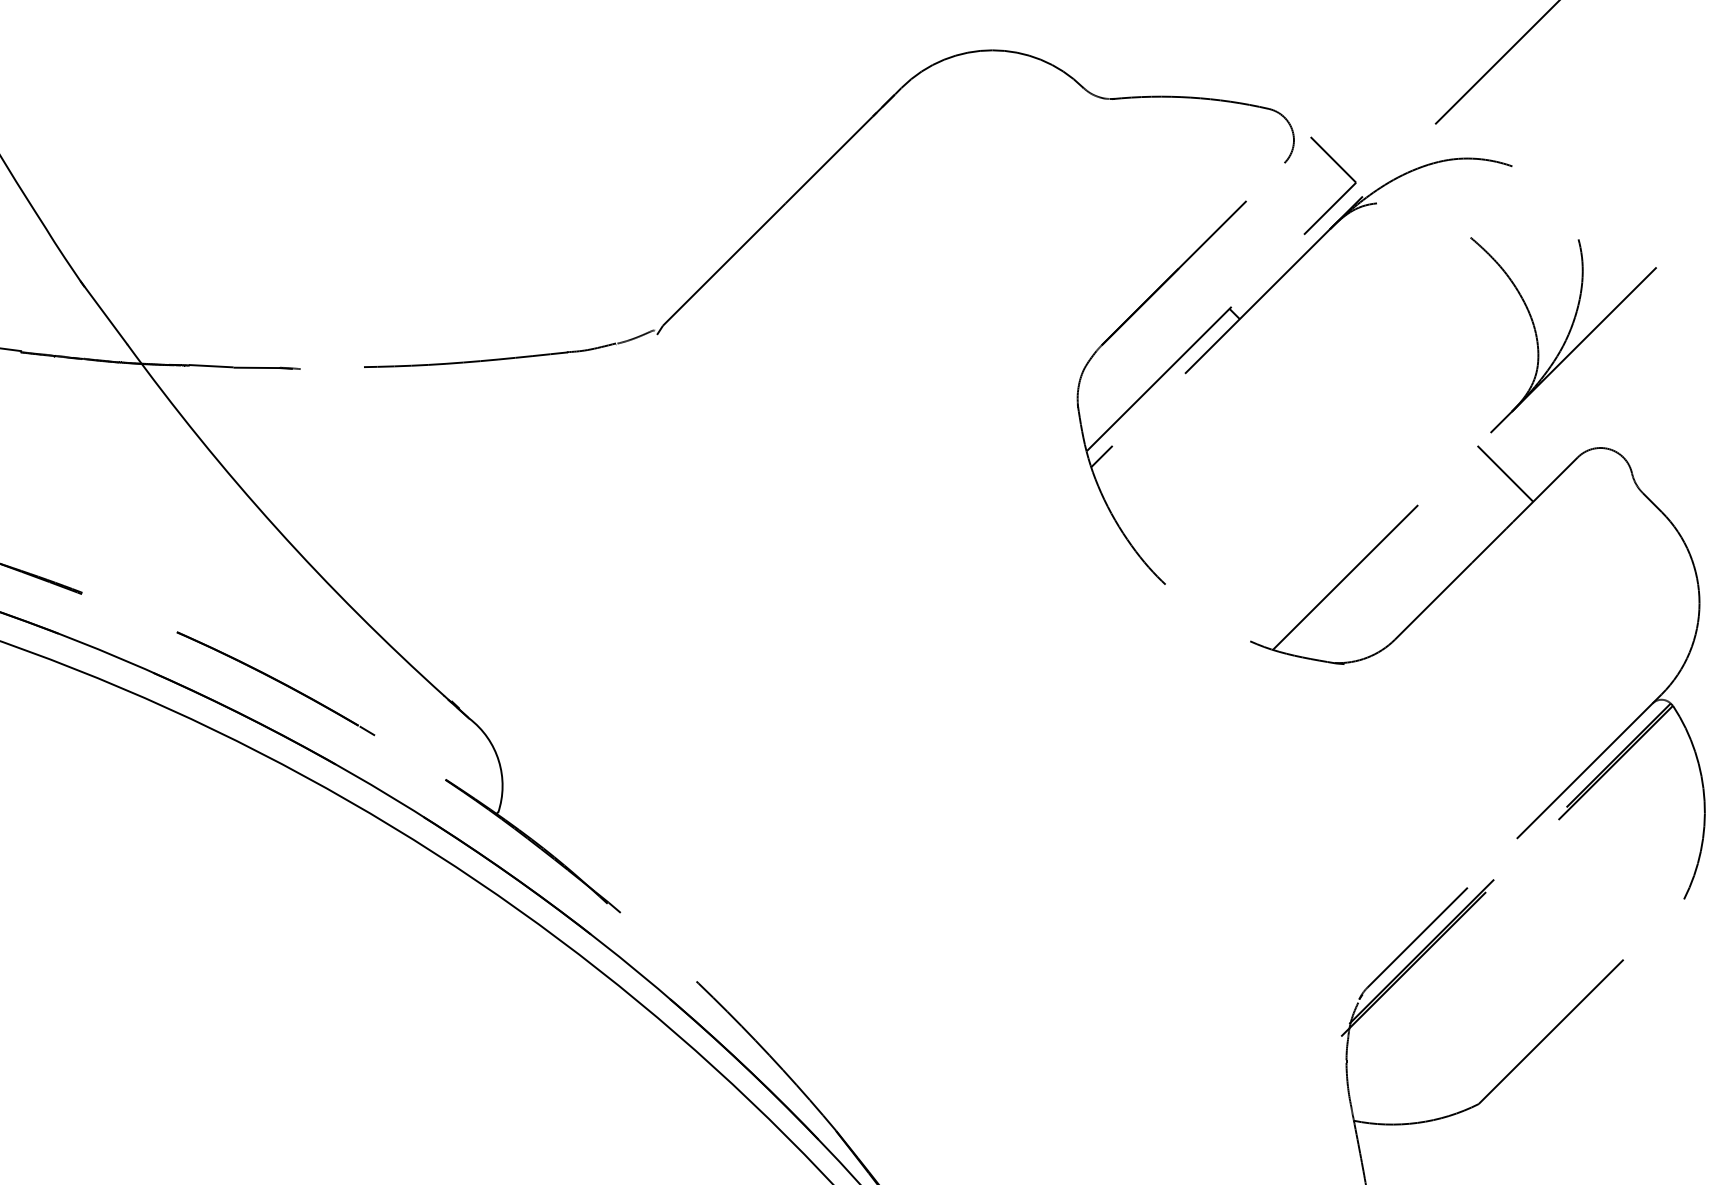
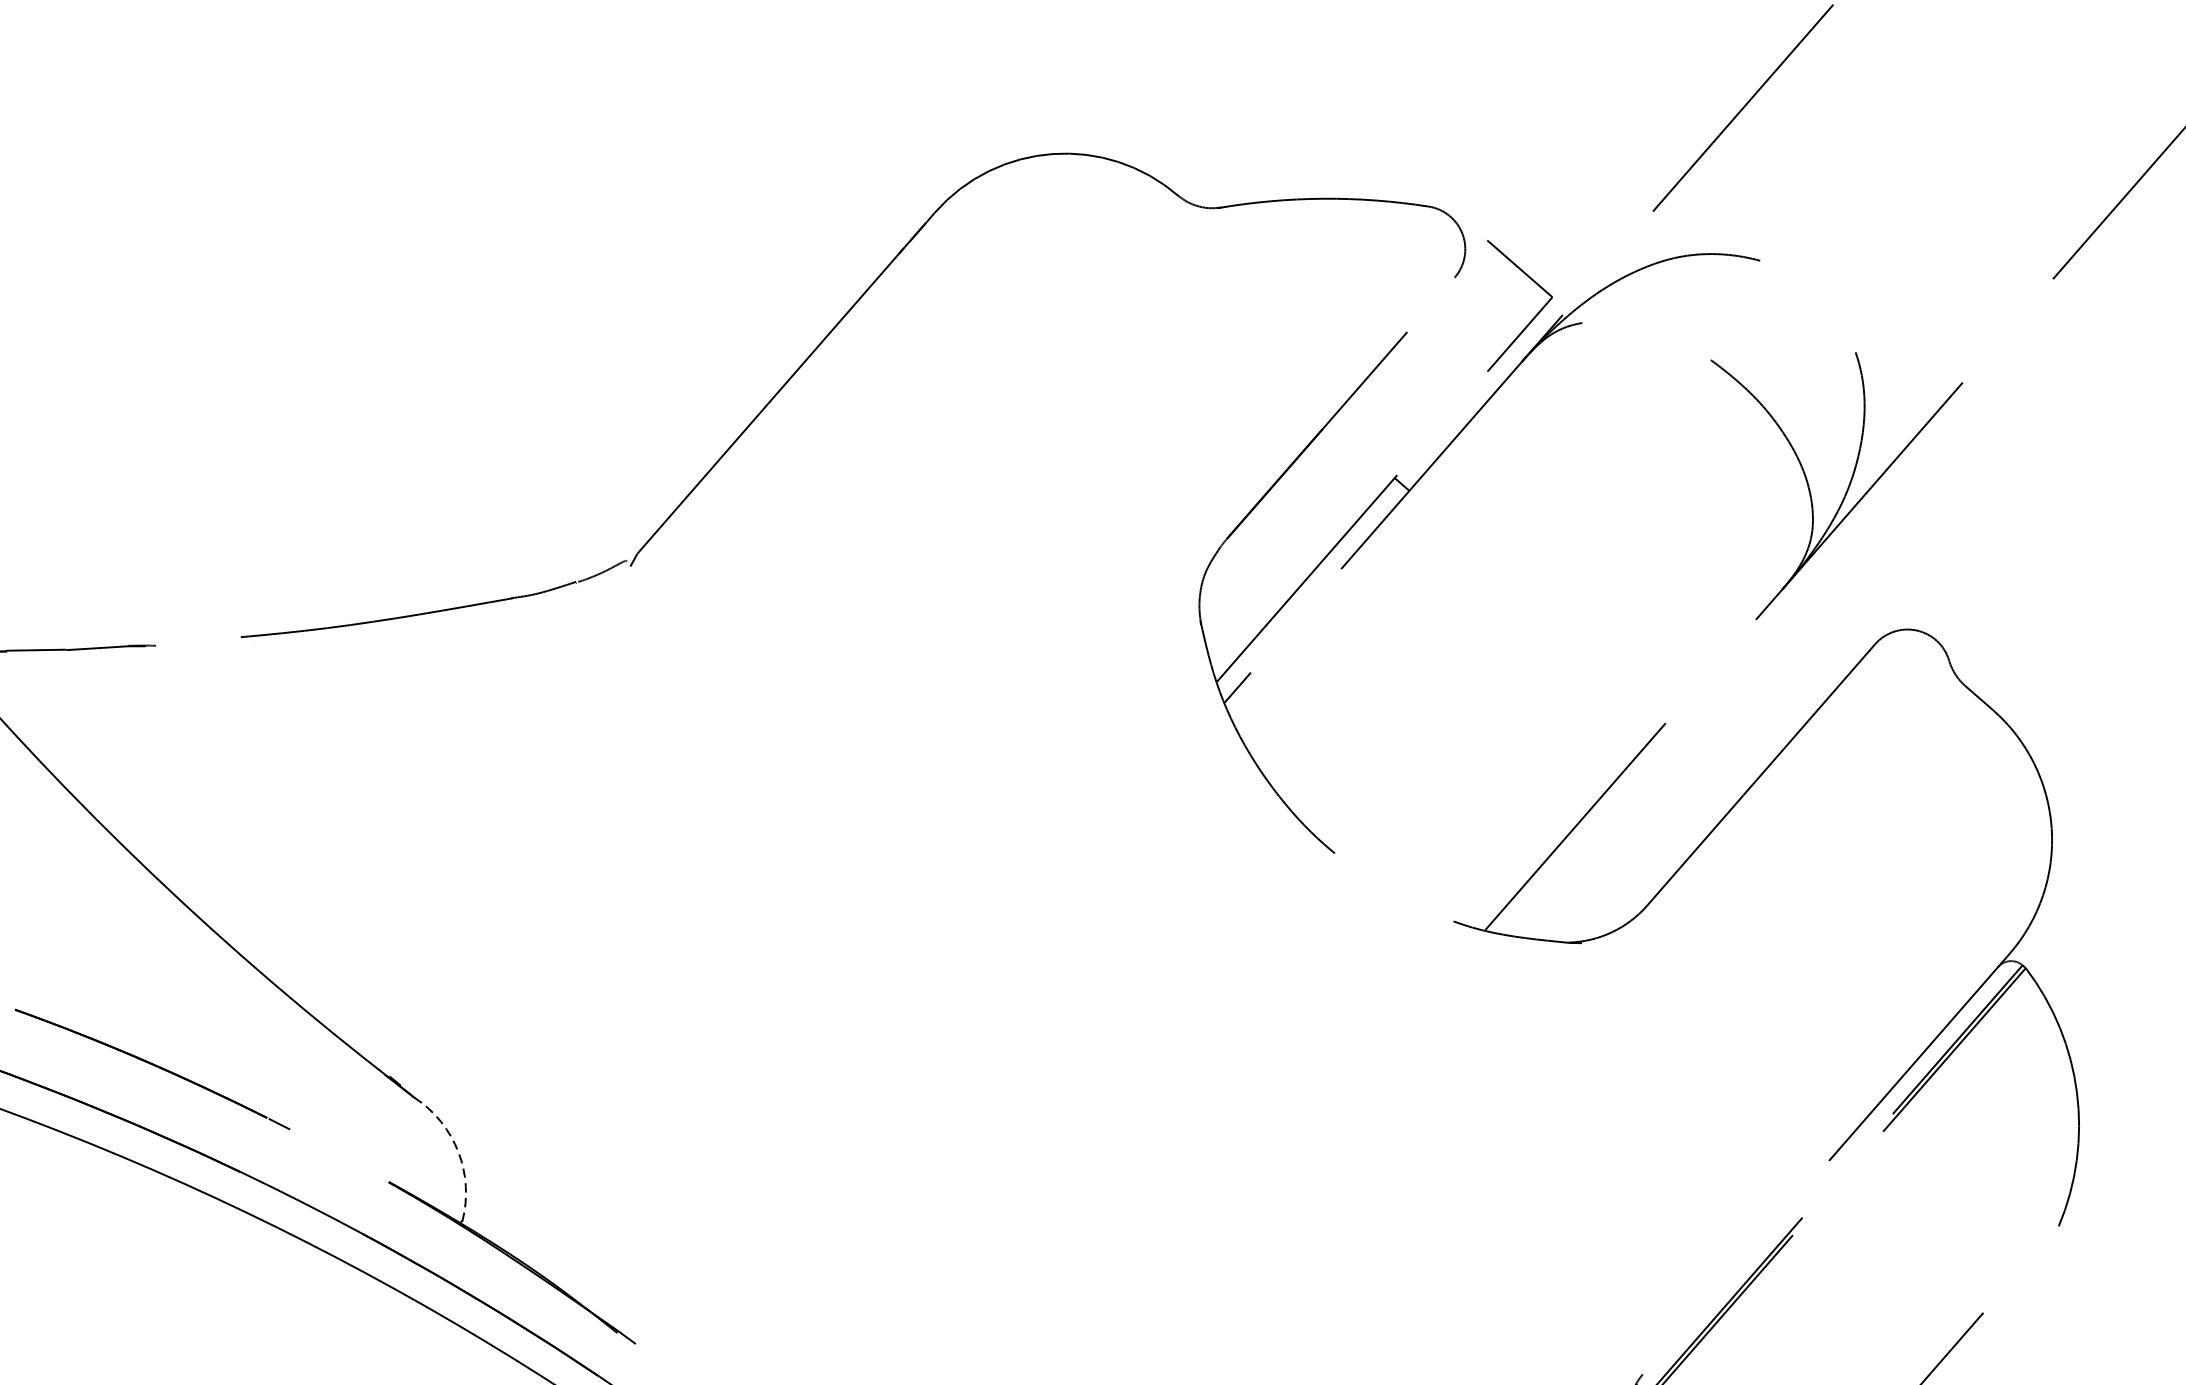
line: (1505, 473) -> (1779, 672), removed
arc: (498, 760) -> (457, 1151), solid -> dashed
line: (1417, 937) -> (1705, 1302), removed

